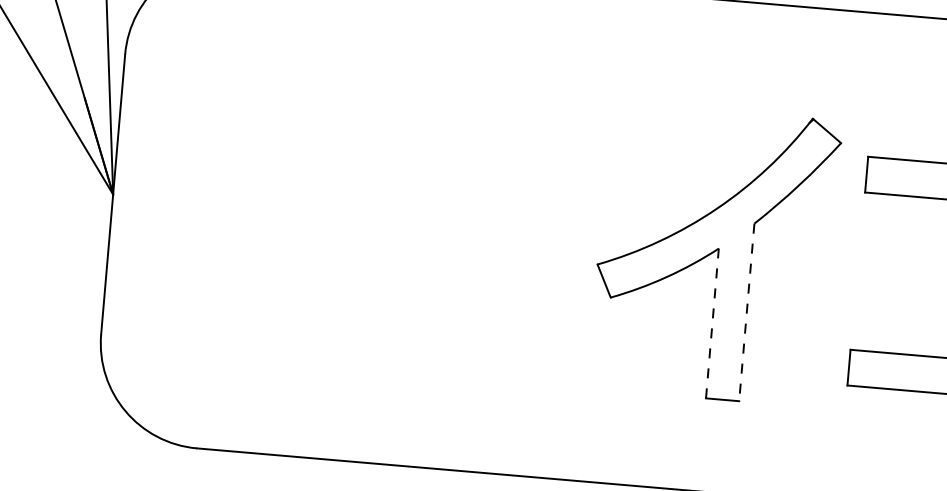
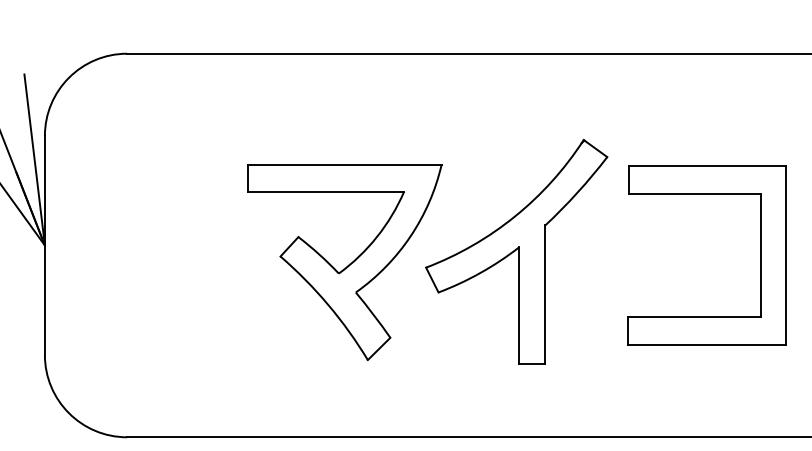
part: (493, 248) -> (344, 262), added
line: (747, 311) -> (545, 294), dashed -> solid
line: (712, 323) -> (519, 305), dashed -> solid

